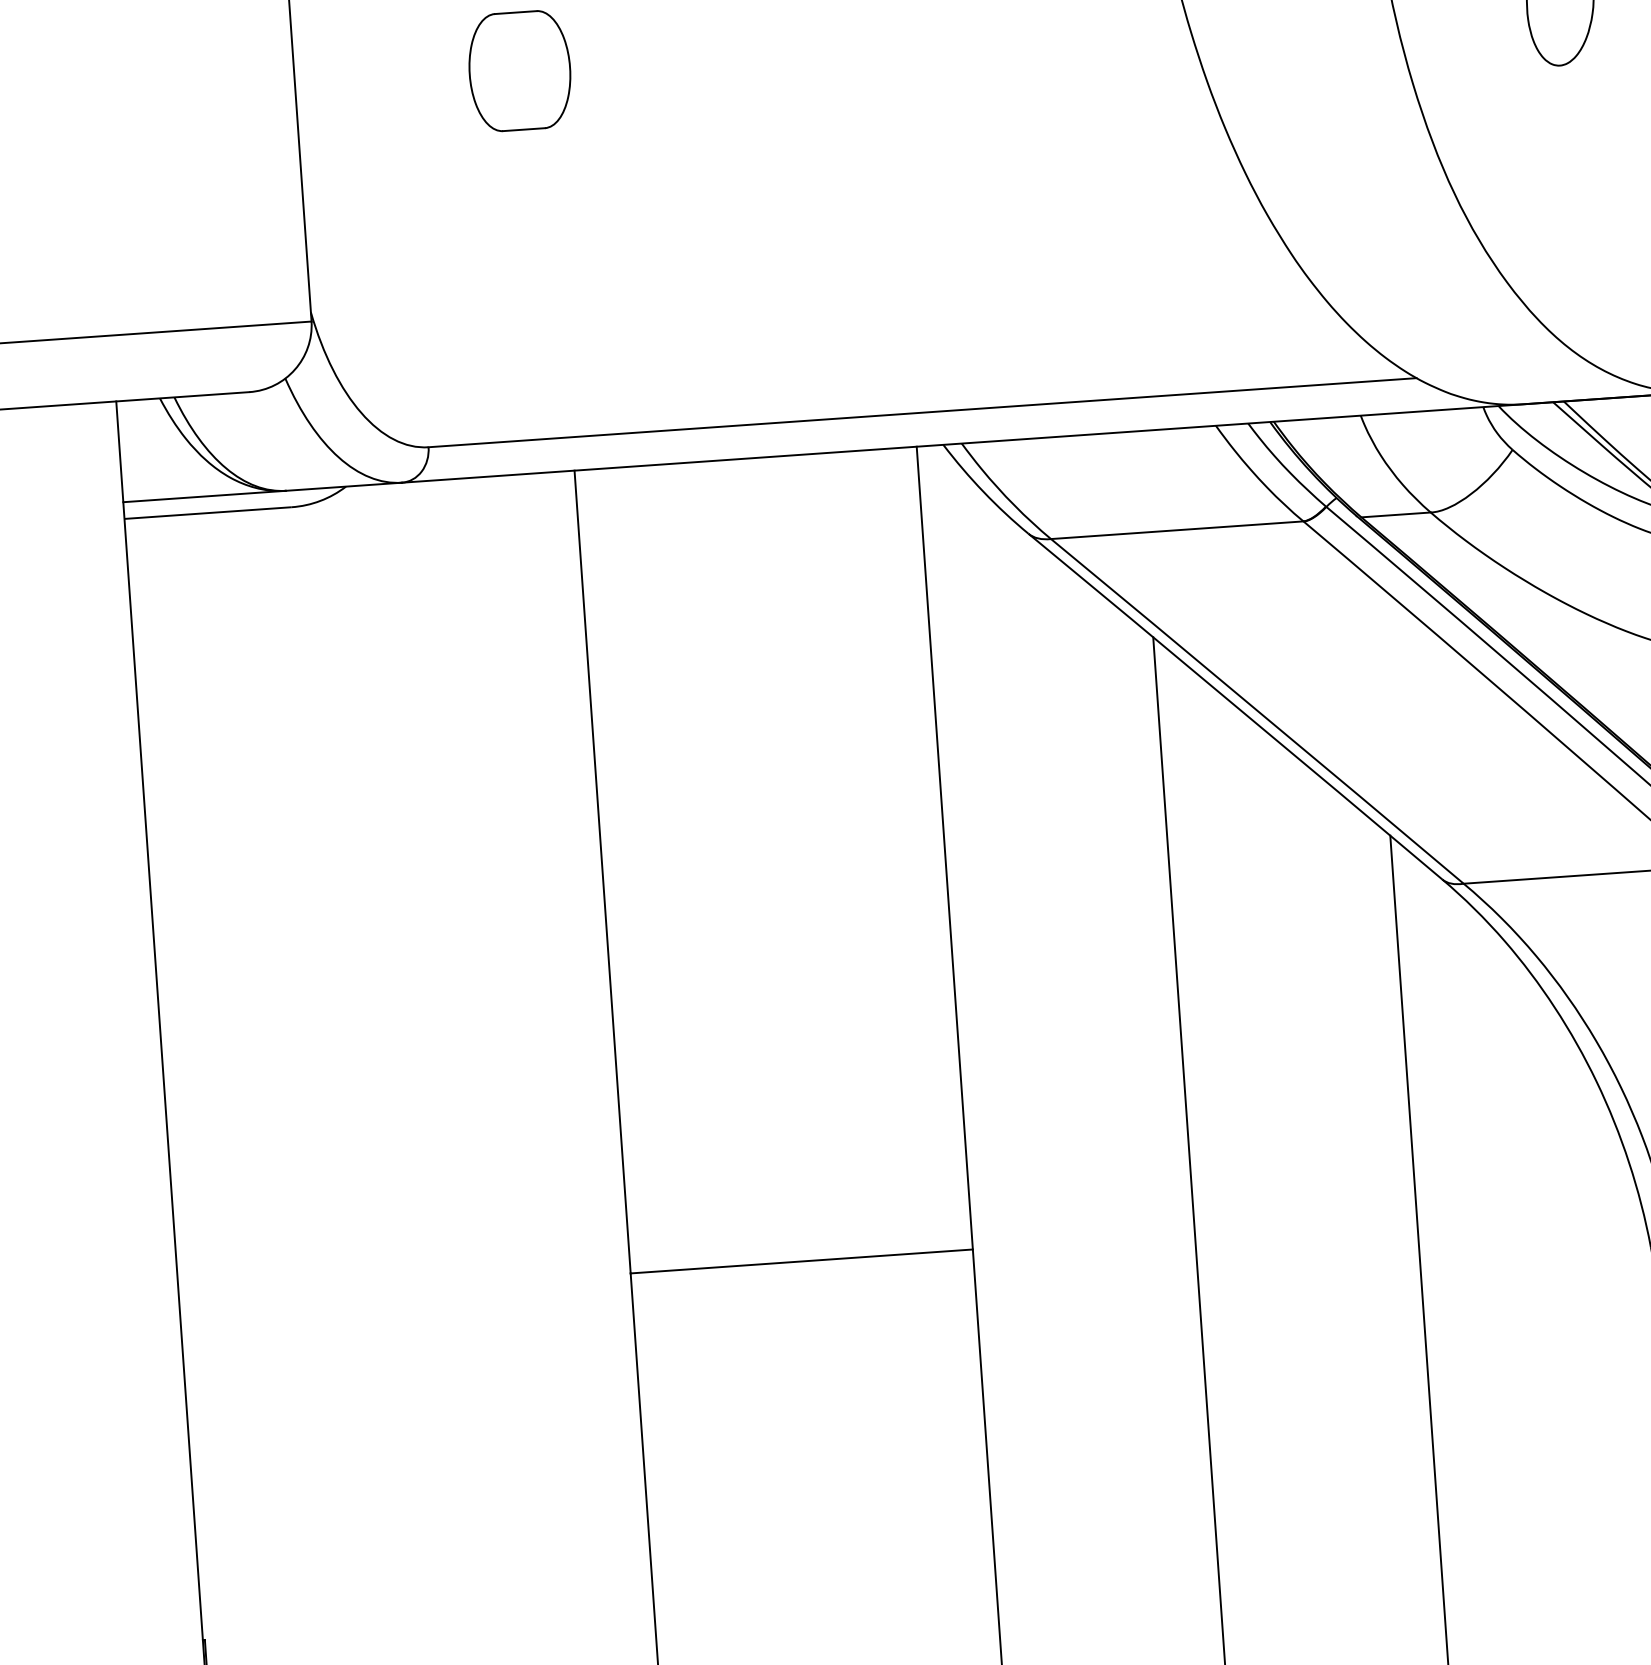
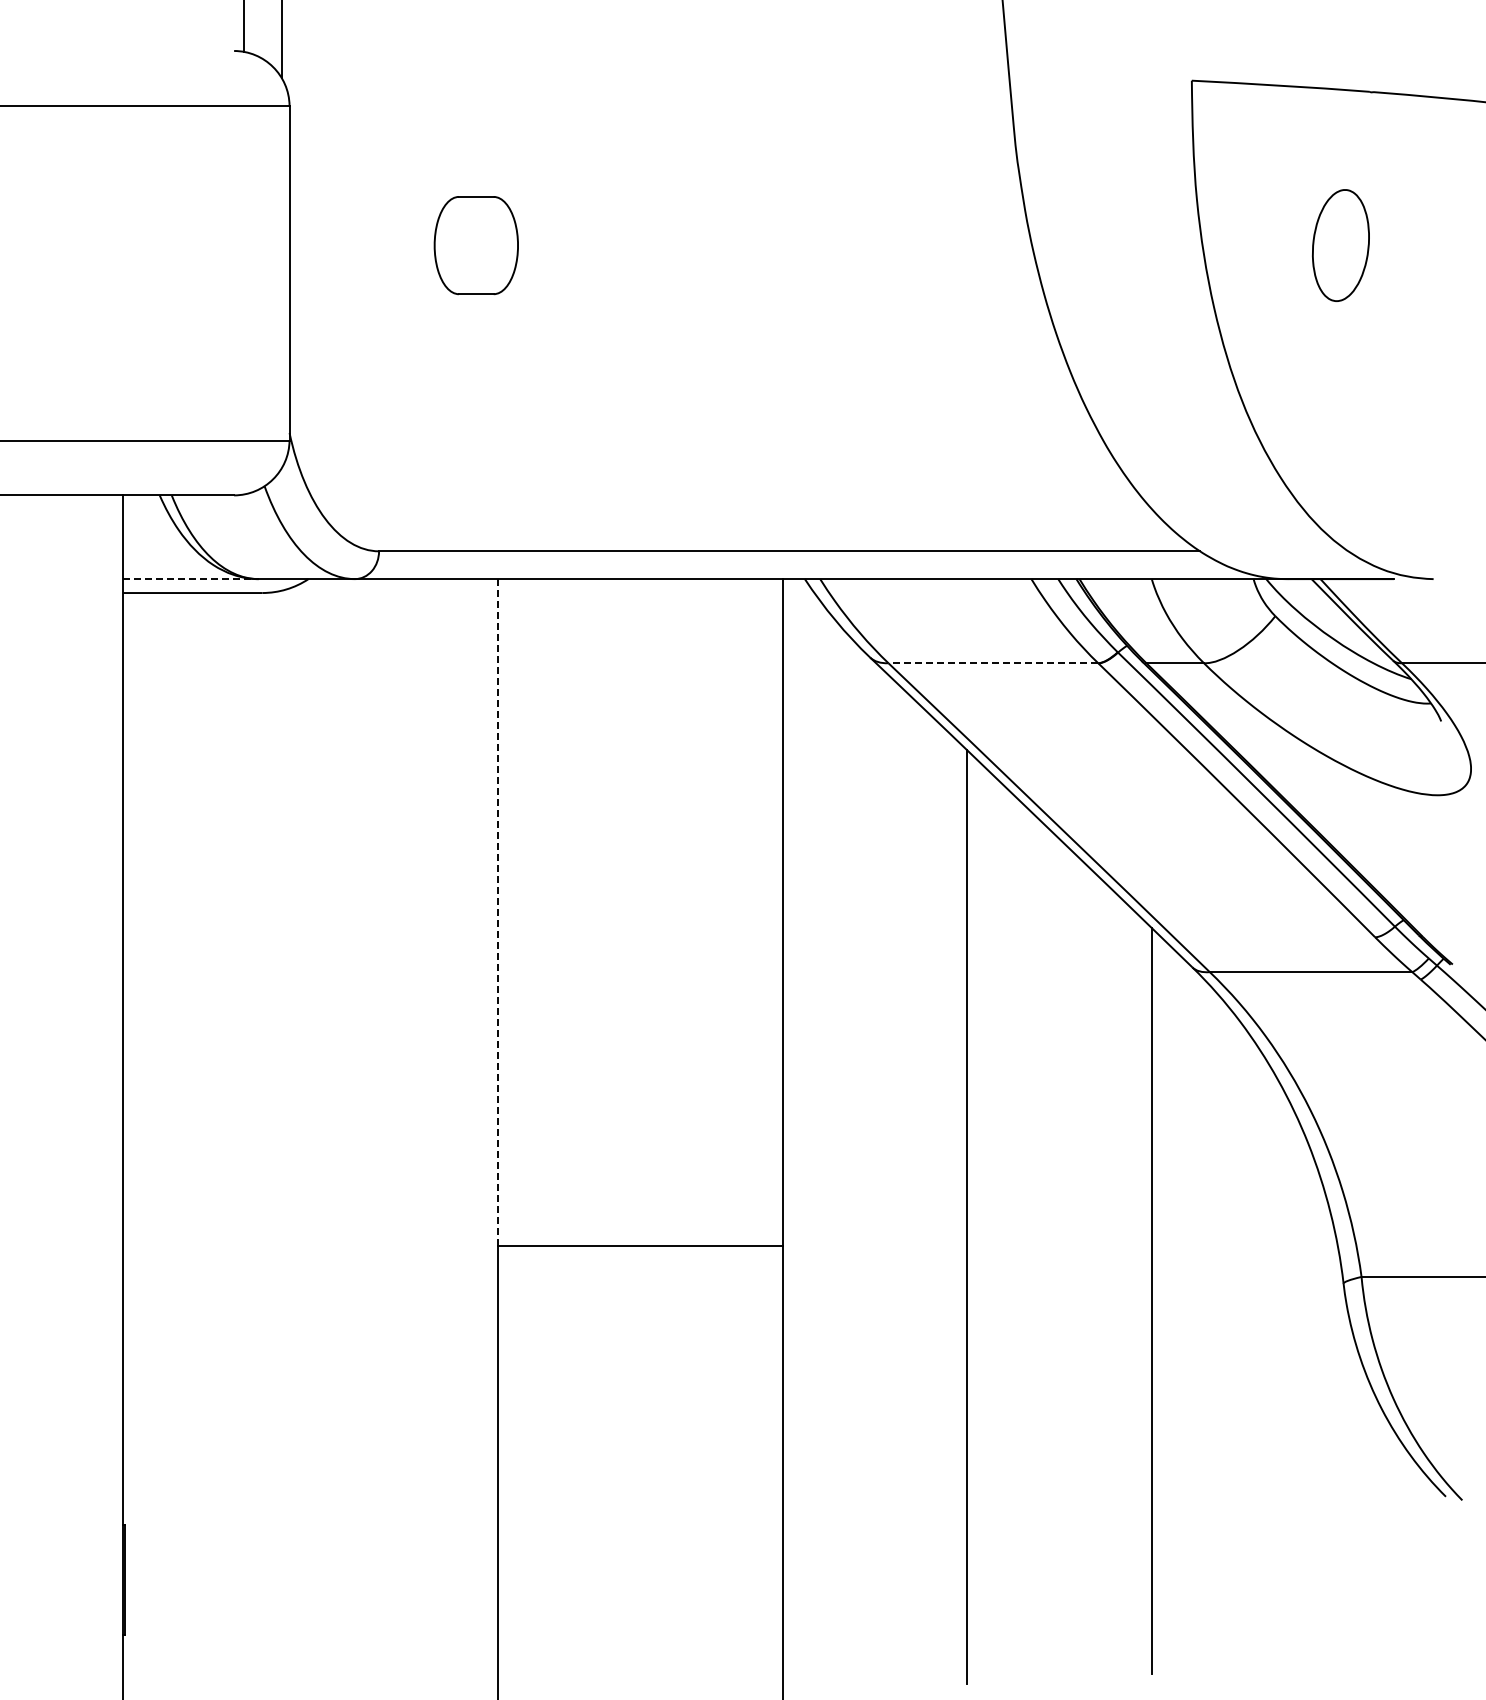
line: (205, 496) -> (191, 579), solid -> dashed
line: (1177, 530) -> (993, 663), solid -> dashed
line: (602, 871) -> (498, 912), solid -> dashed

